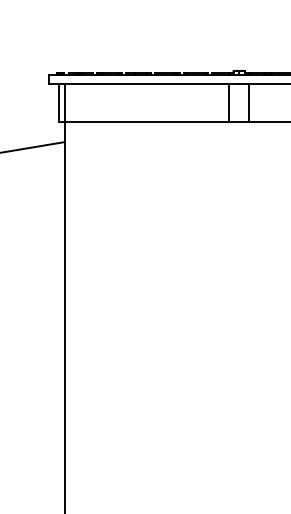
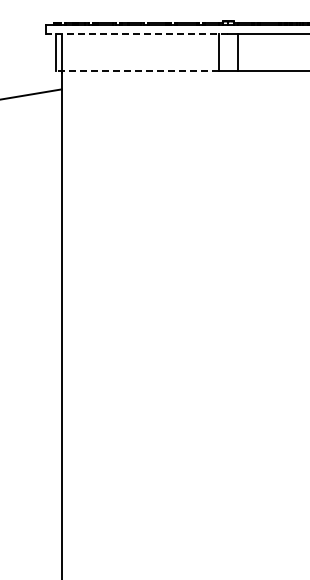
line: (144, 83) -> (137, 33), solid -> dashed
line: (143, 122) -> (136, 70), solid -> dashed

